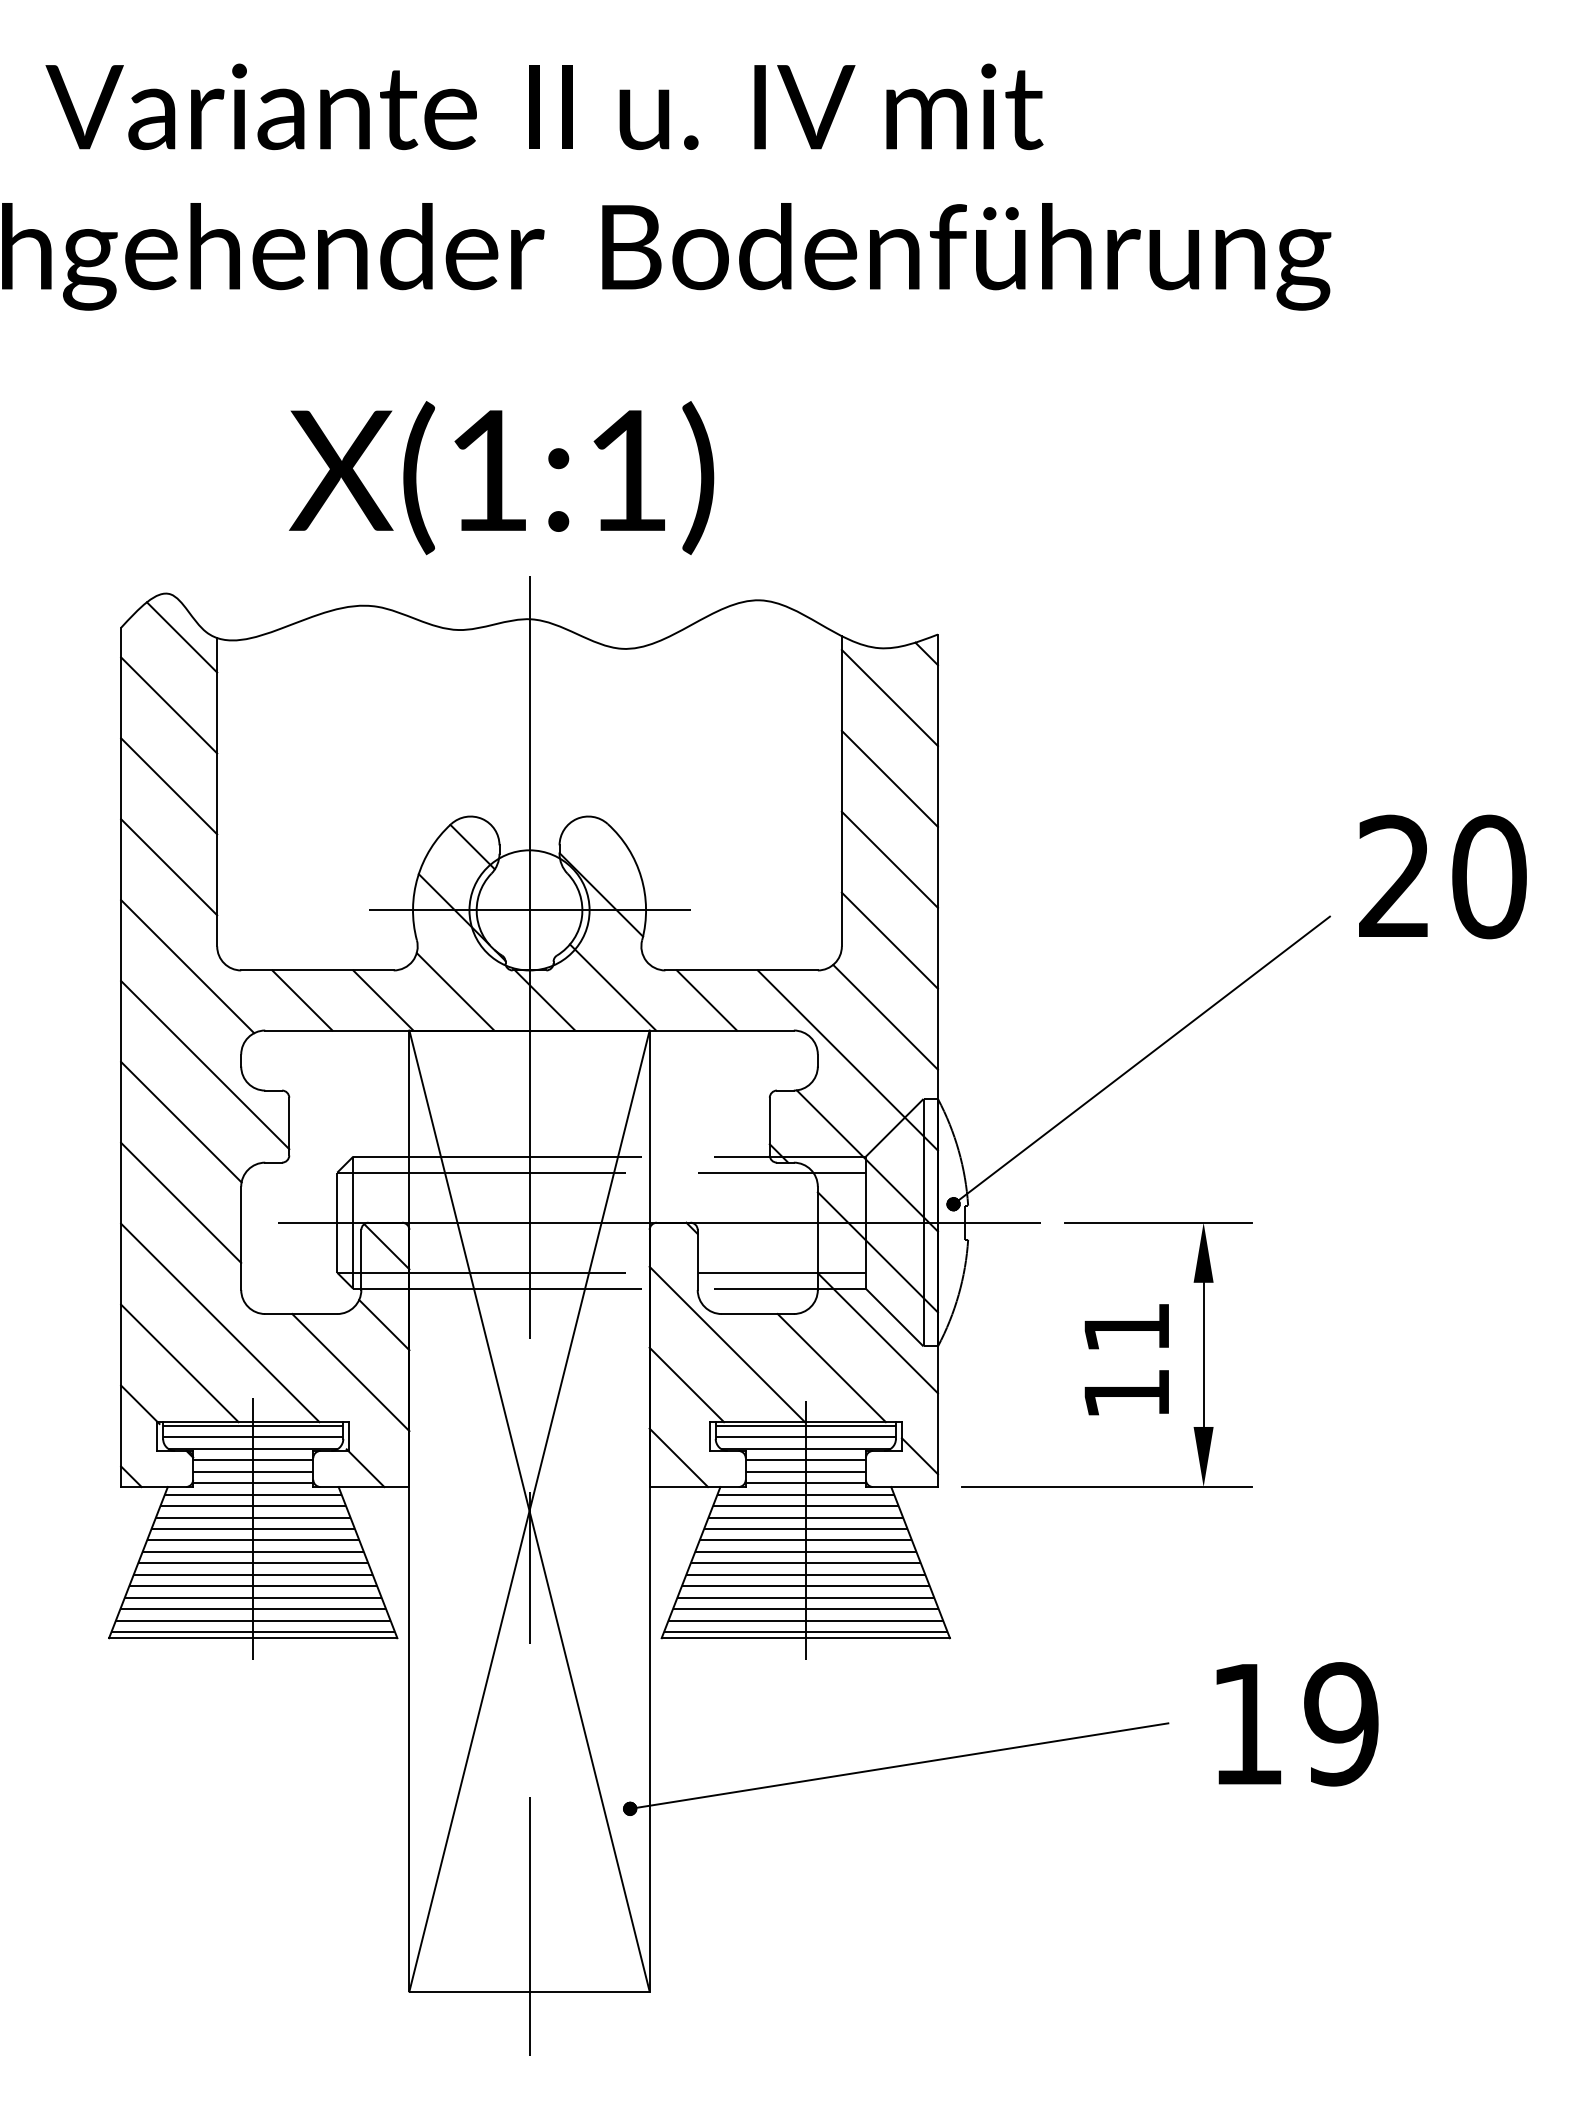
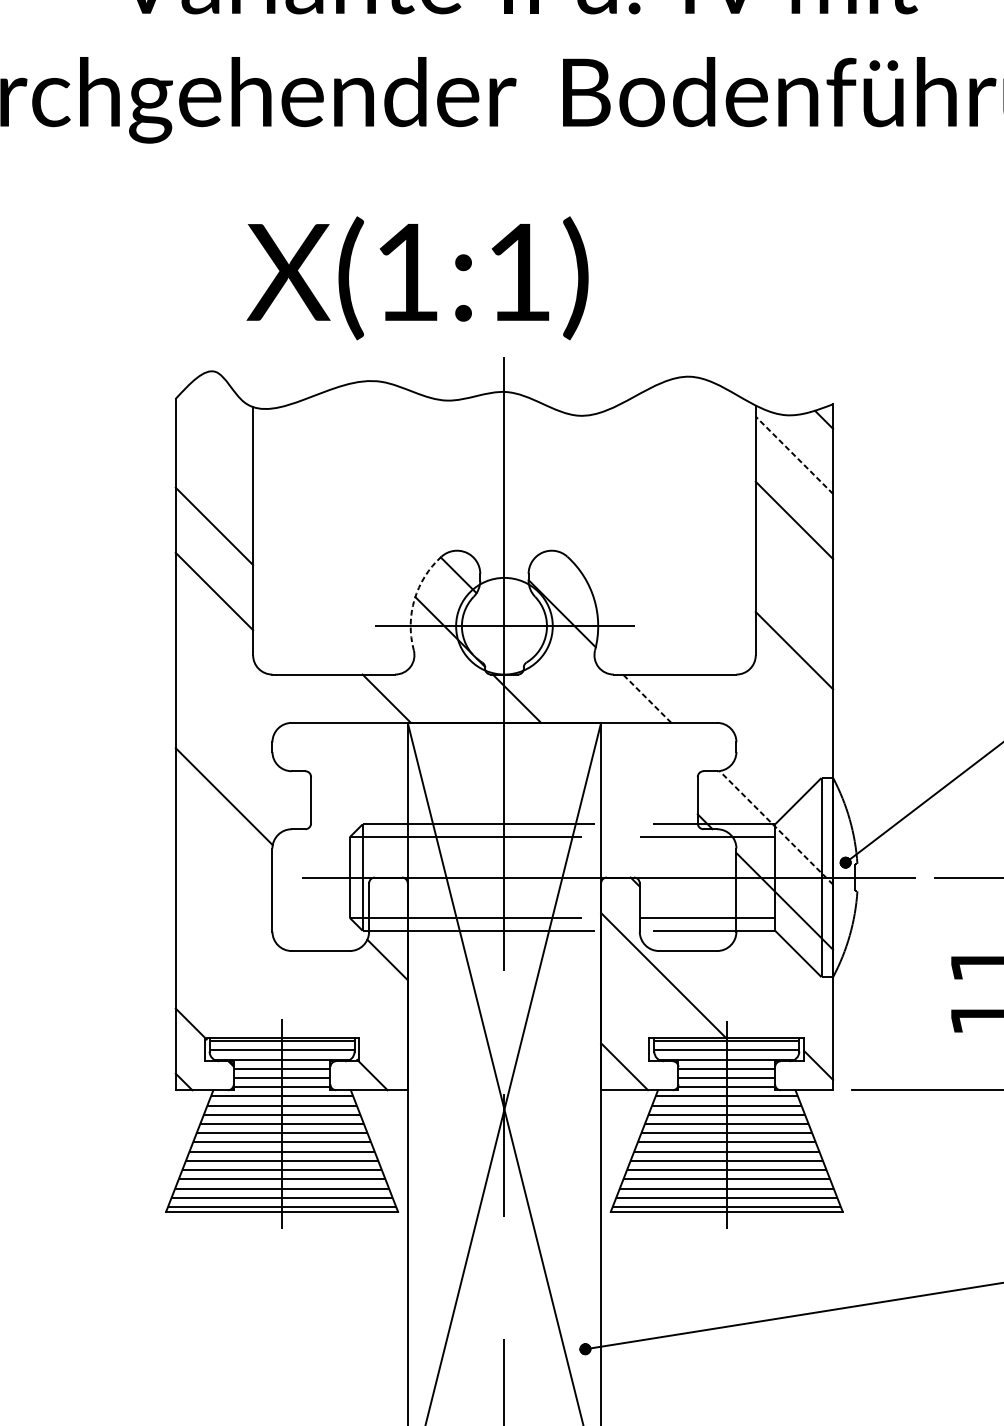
text: (501, 478) -> (417, 278), moved
line: (181, 637) -> (224, 406), removed
line: (889, 698) -> (794, 455), solid -> dashed
line: (169, 705) -> (214, 461), removed
line: (889, 859) -> (794, 585), removed
arc: (417, 877) -> (414, 599), solid -> dashed
line: (187, 966) -> (229, 671), removed
line: (612, 987) -> (571, 688), removed
line: (455, 991) -> (444, 691), removed
line: (302, 1000) -> (321, 698), removed
line: (706, 1000) -> (646, 698), solid -> dashed
line: (885, 1016) -> (790, 711), removed
line: (847, 1060) -> (760, 747), removed
line: (205, 1065) -> (243, 751), removed
line: (867, 1160) -> (776, 827), solid -> dashed
line: (181, 1202) -> (224, 861), removed
line: (386, 1246) -> (389, 896), removed
line: (220, 1322) -> (255, 957), removed
line: (877, 1333) -> (784, 966), removed
line: (179, 1363) -> (222, 990), removed
line: (831, 1368) -> (747, 994), removed
line: (350, 1372) -> (360, 998), removed
line: (686, 1384) -> (630, 1007), removed

